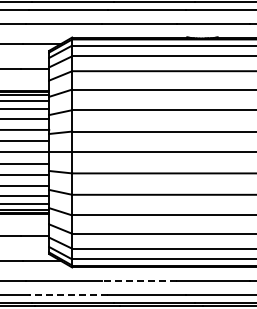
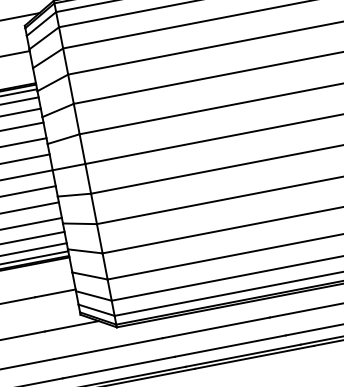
line: (139, 280) -> (216, 327), dashed -> solid
line: (67, 295) -> (117, 368), dashed -> solid

